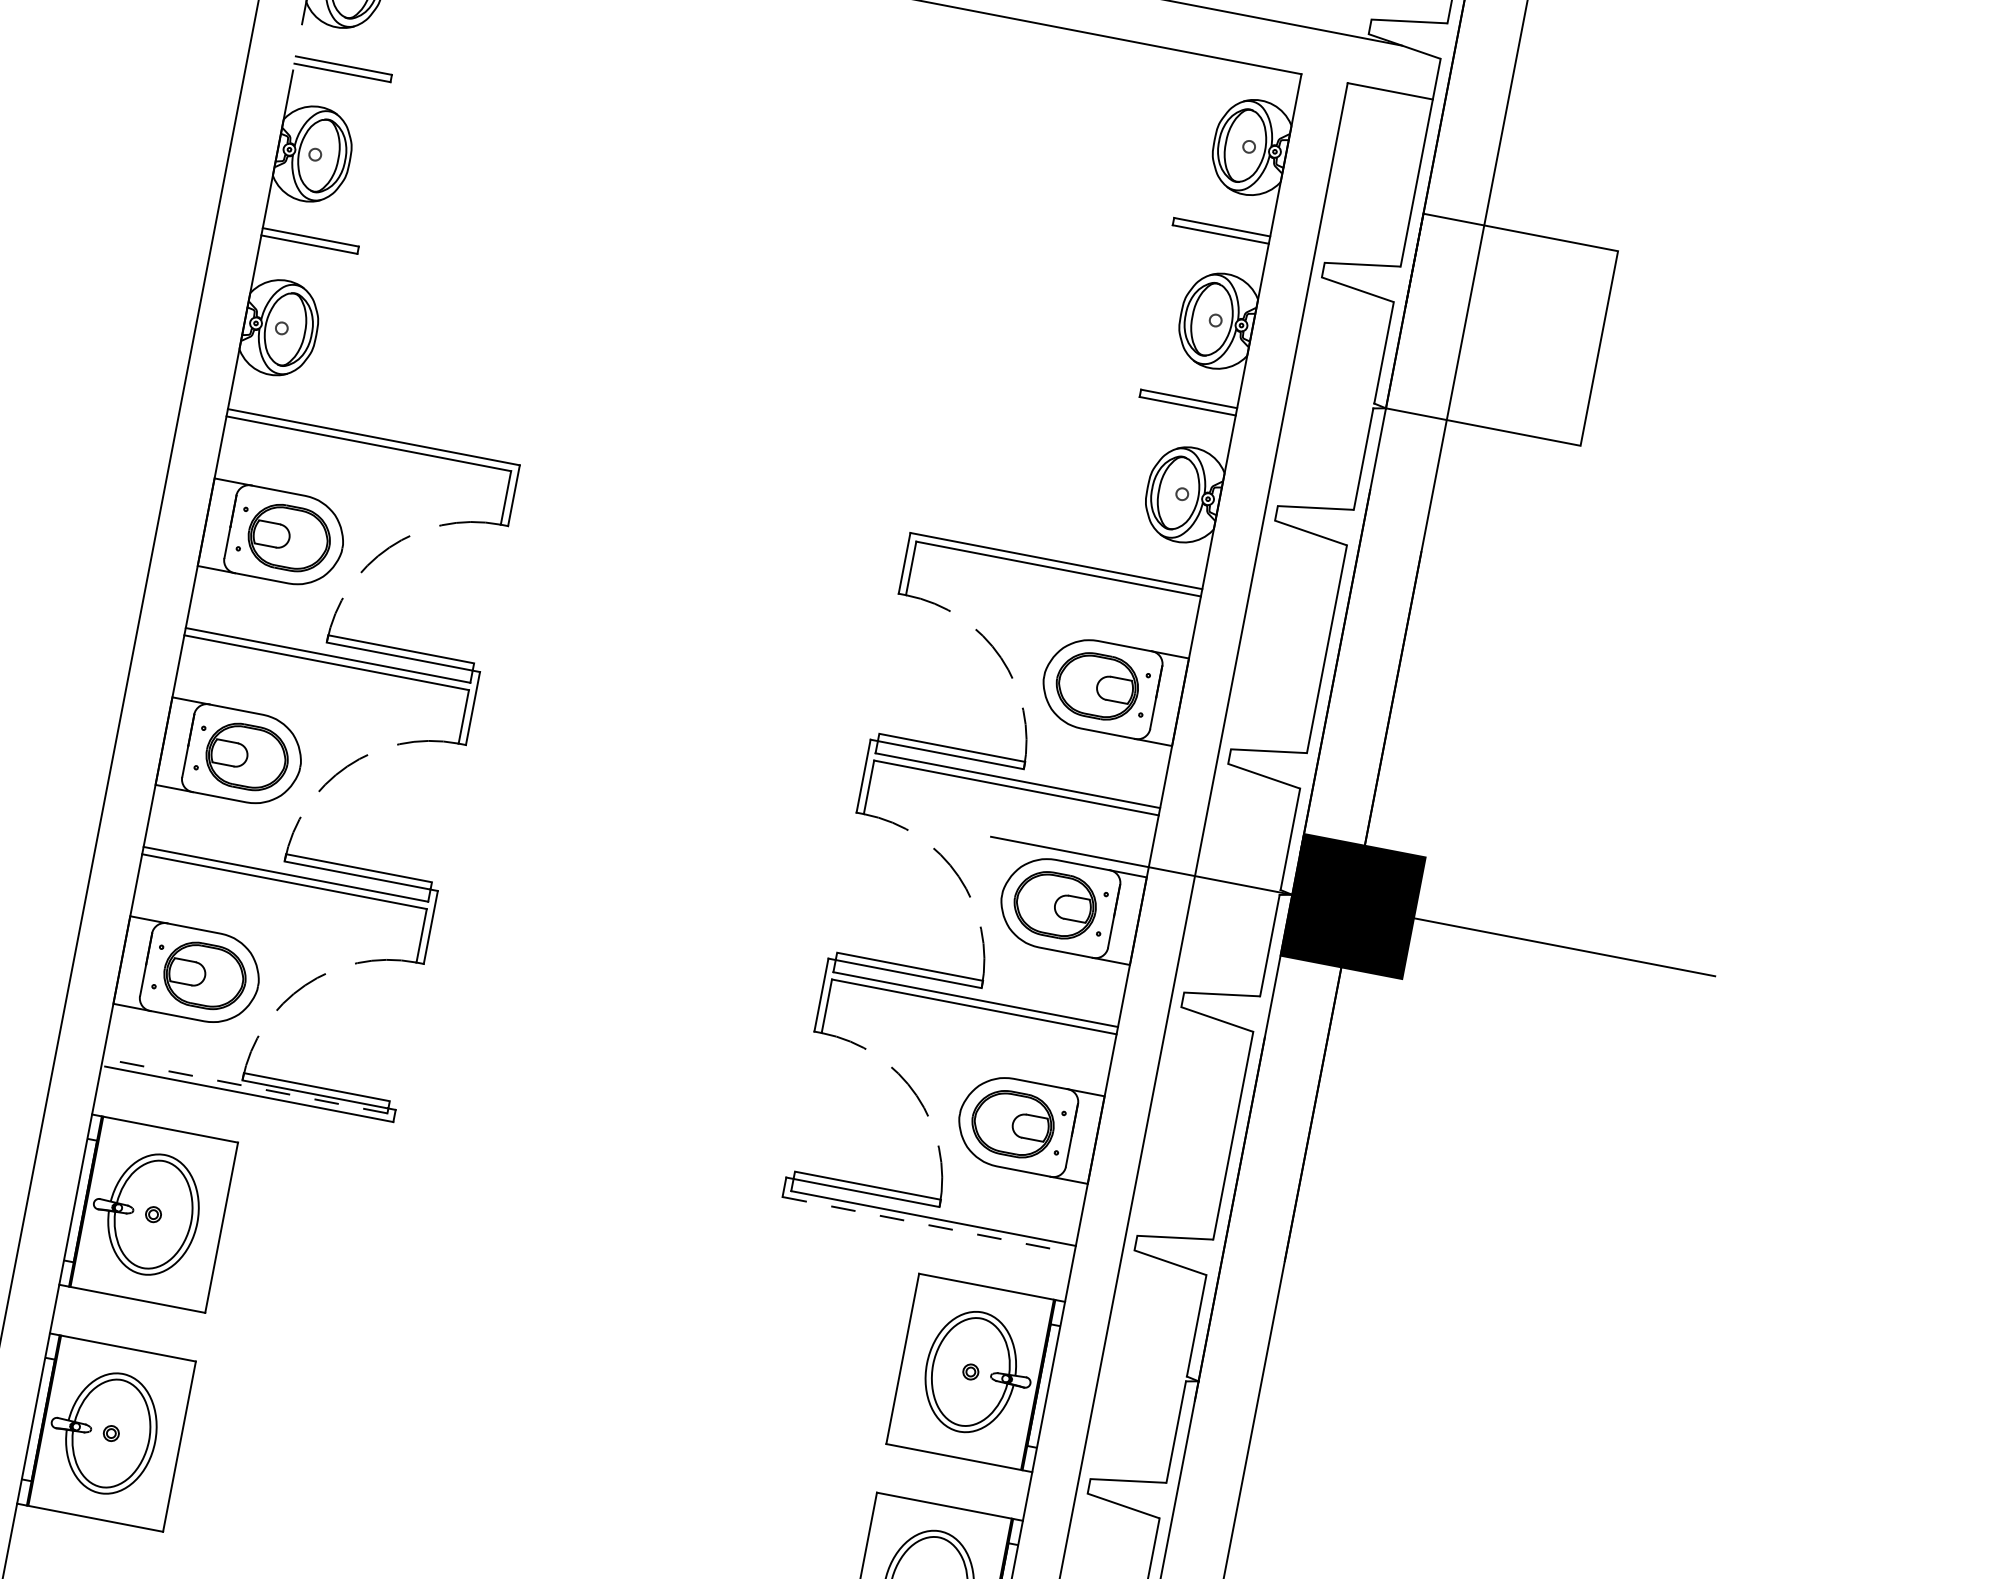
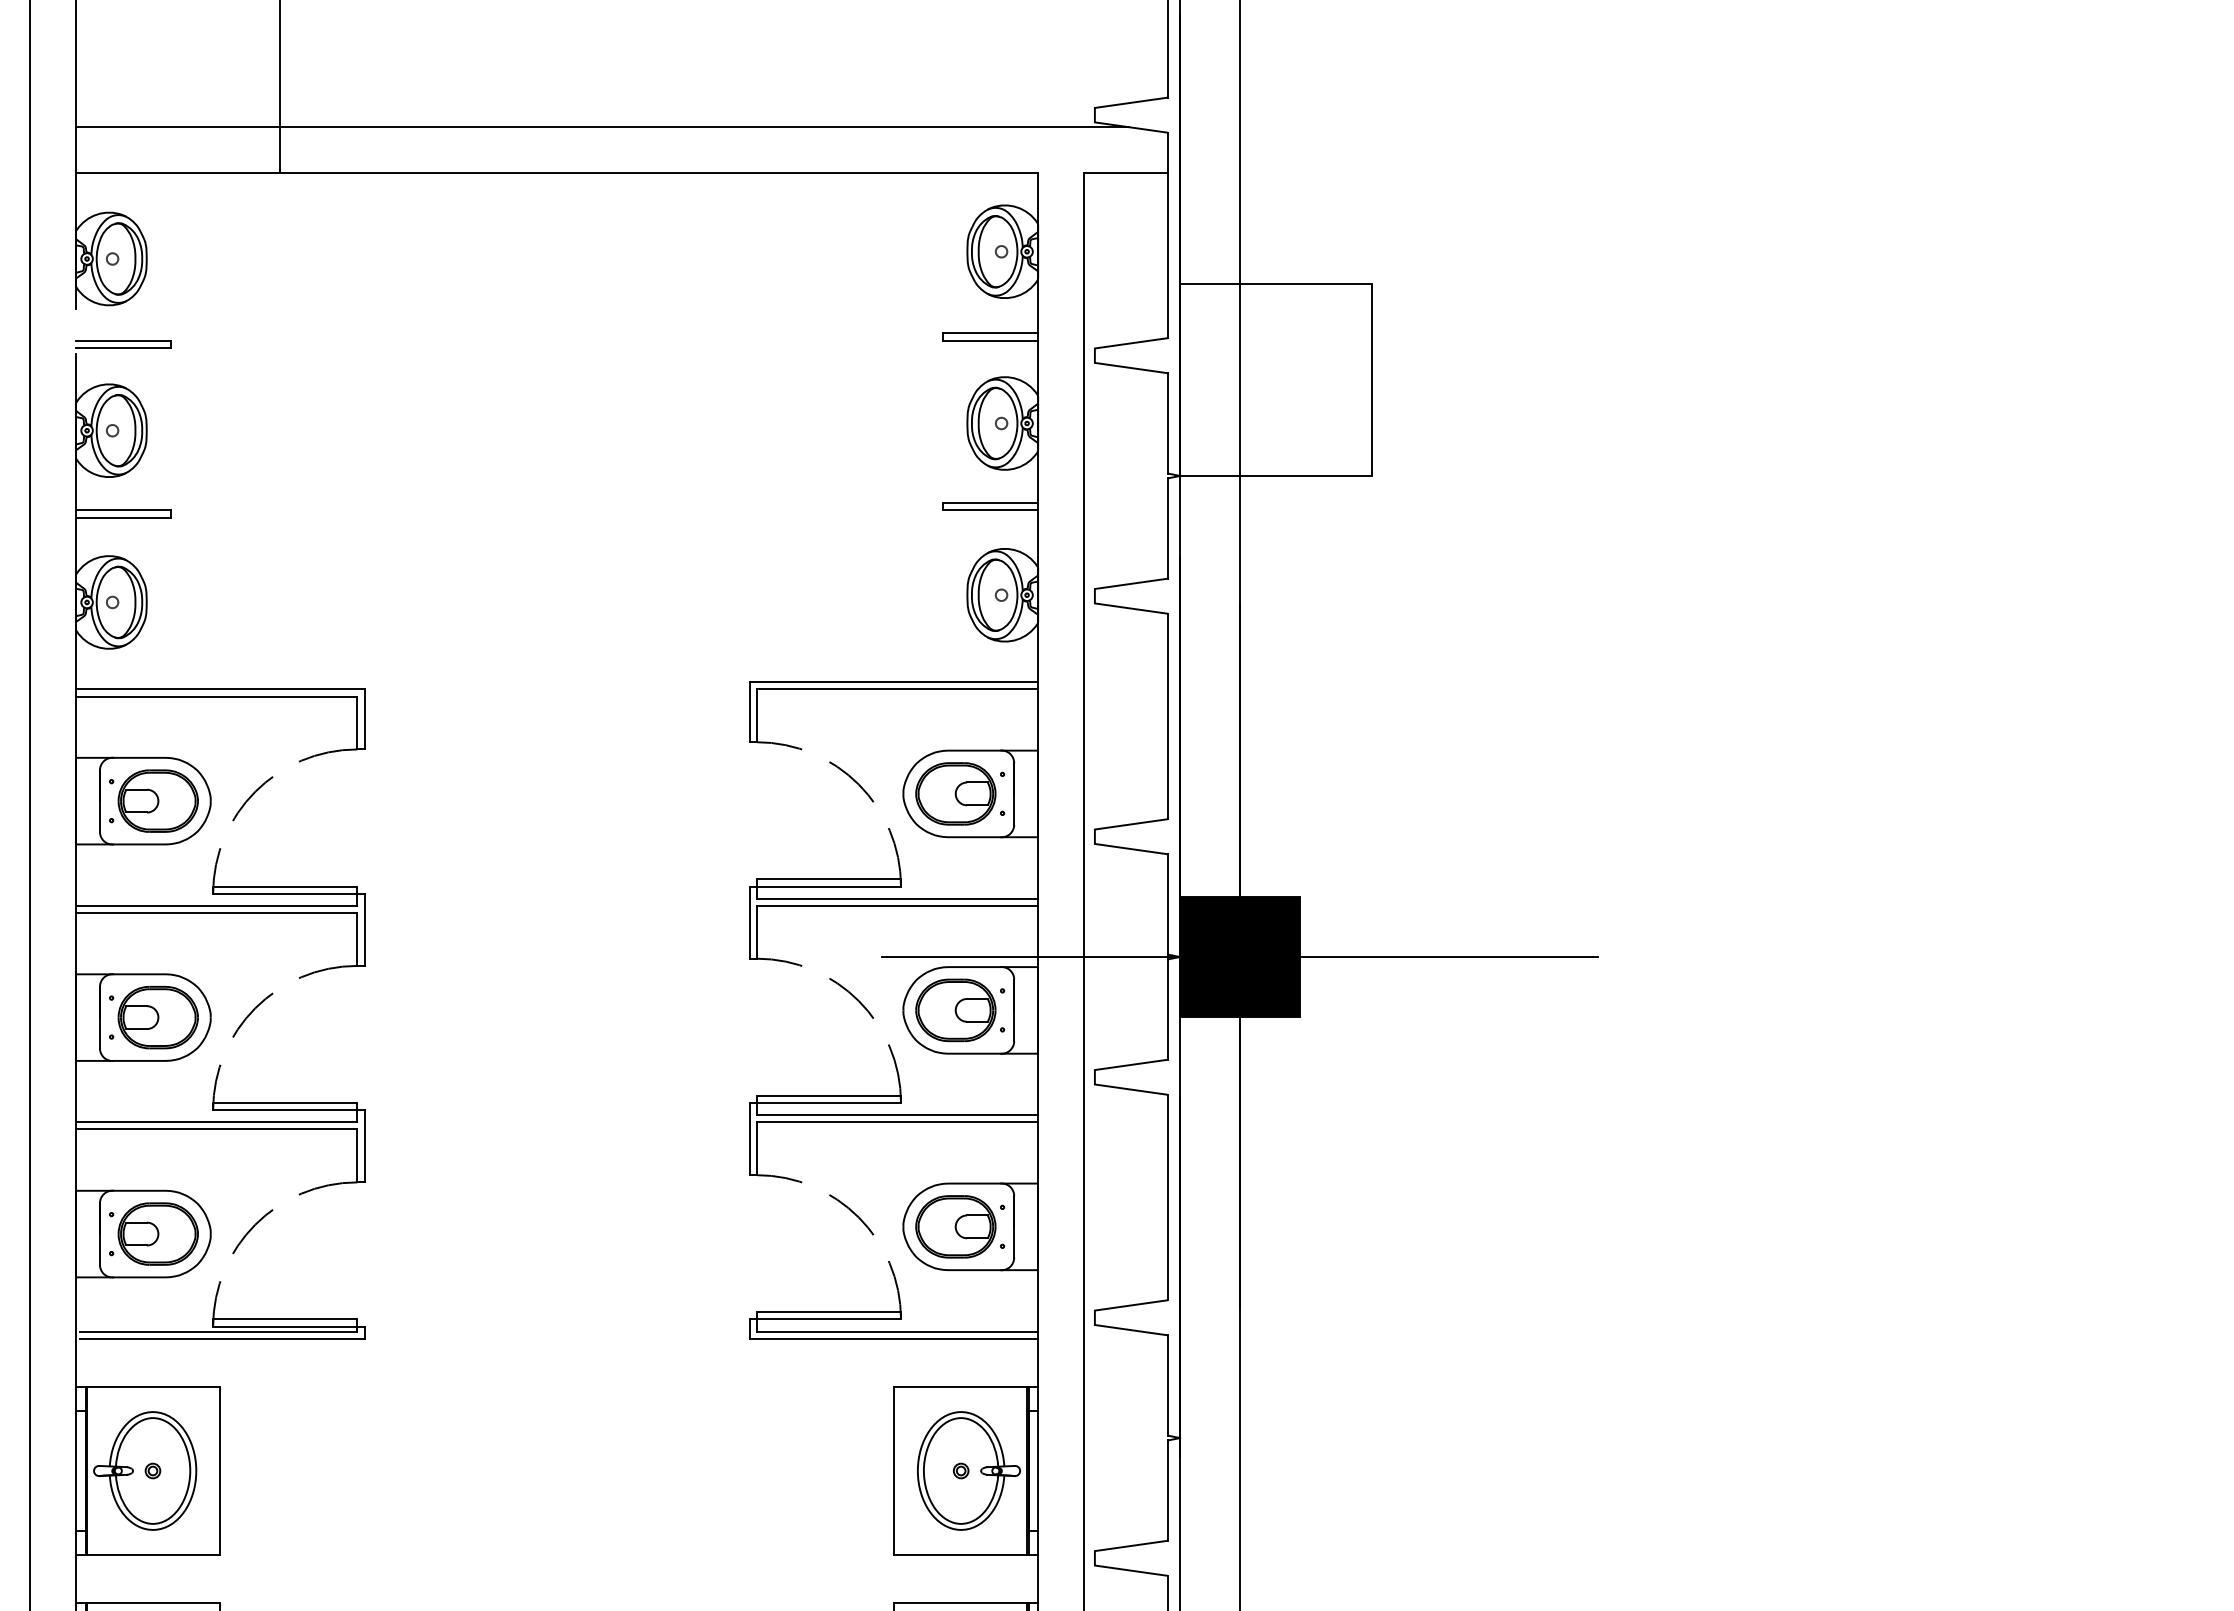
line: (246, 1086) -> (218, 1331), dashed -> solid
line: (929, 1225) -> (894, 1338), dashed -> solid

